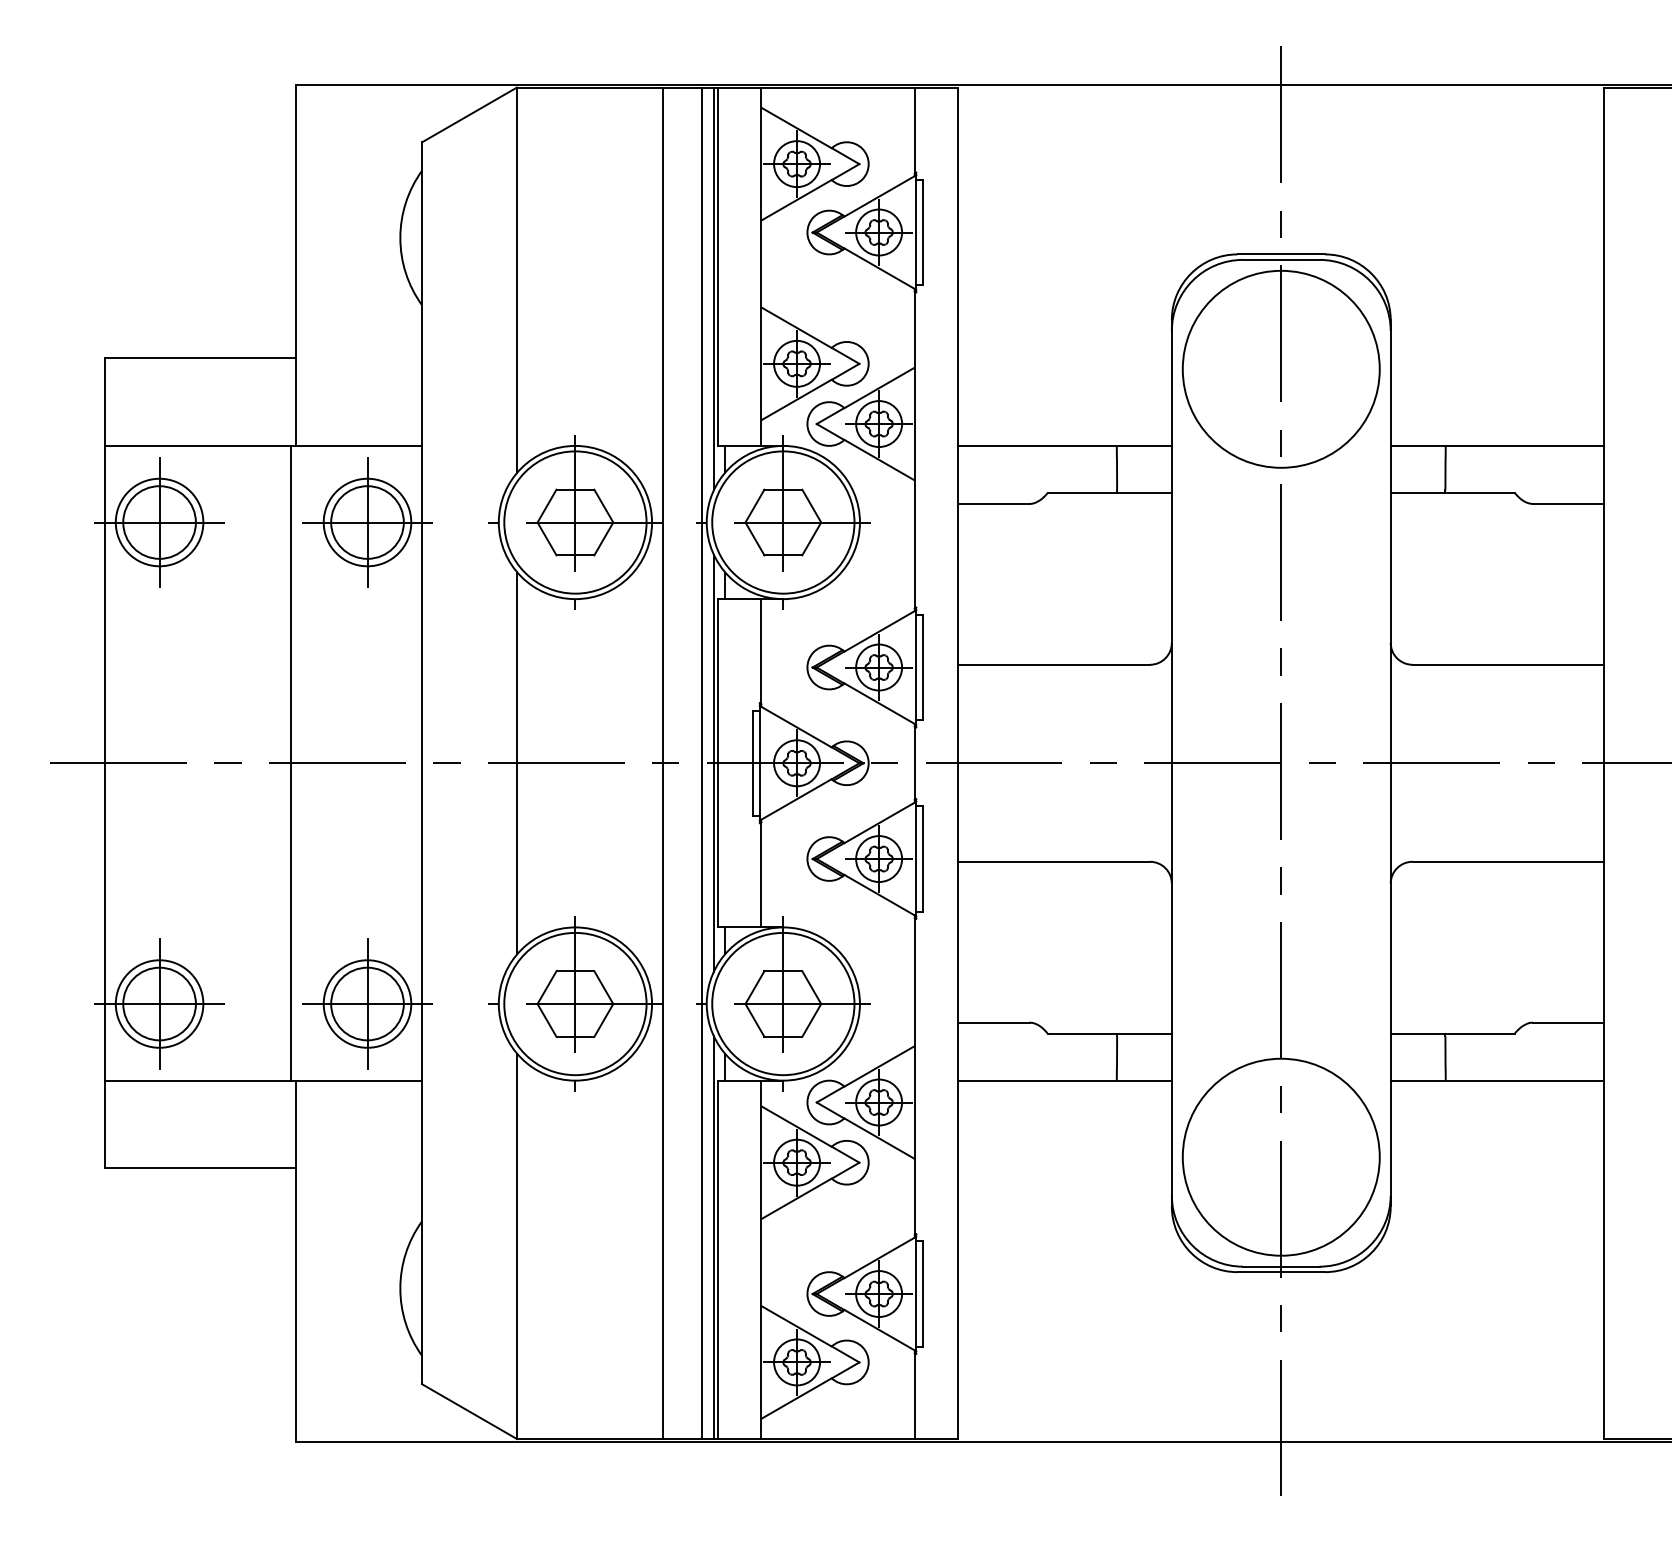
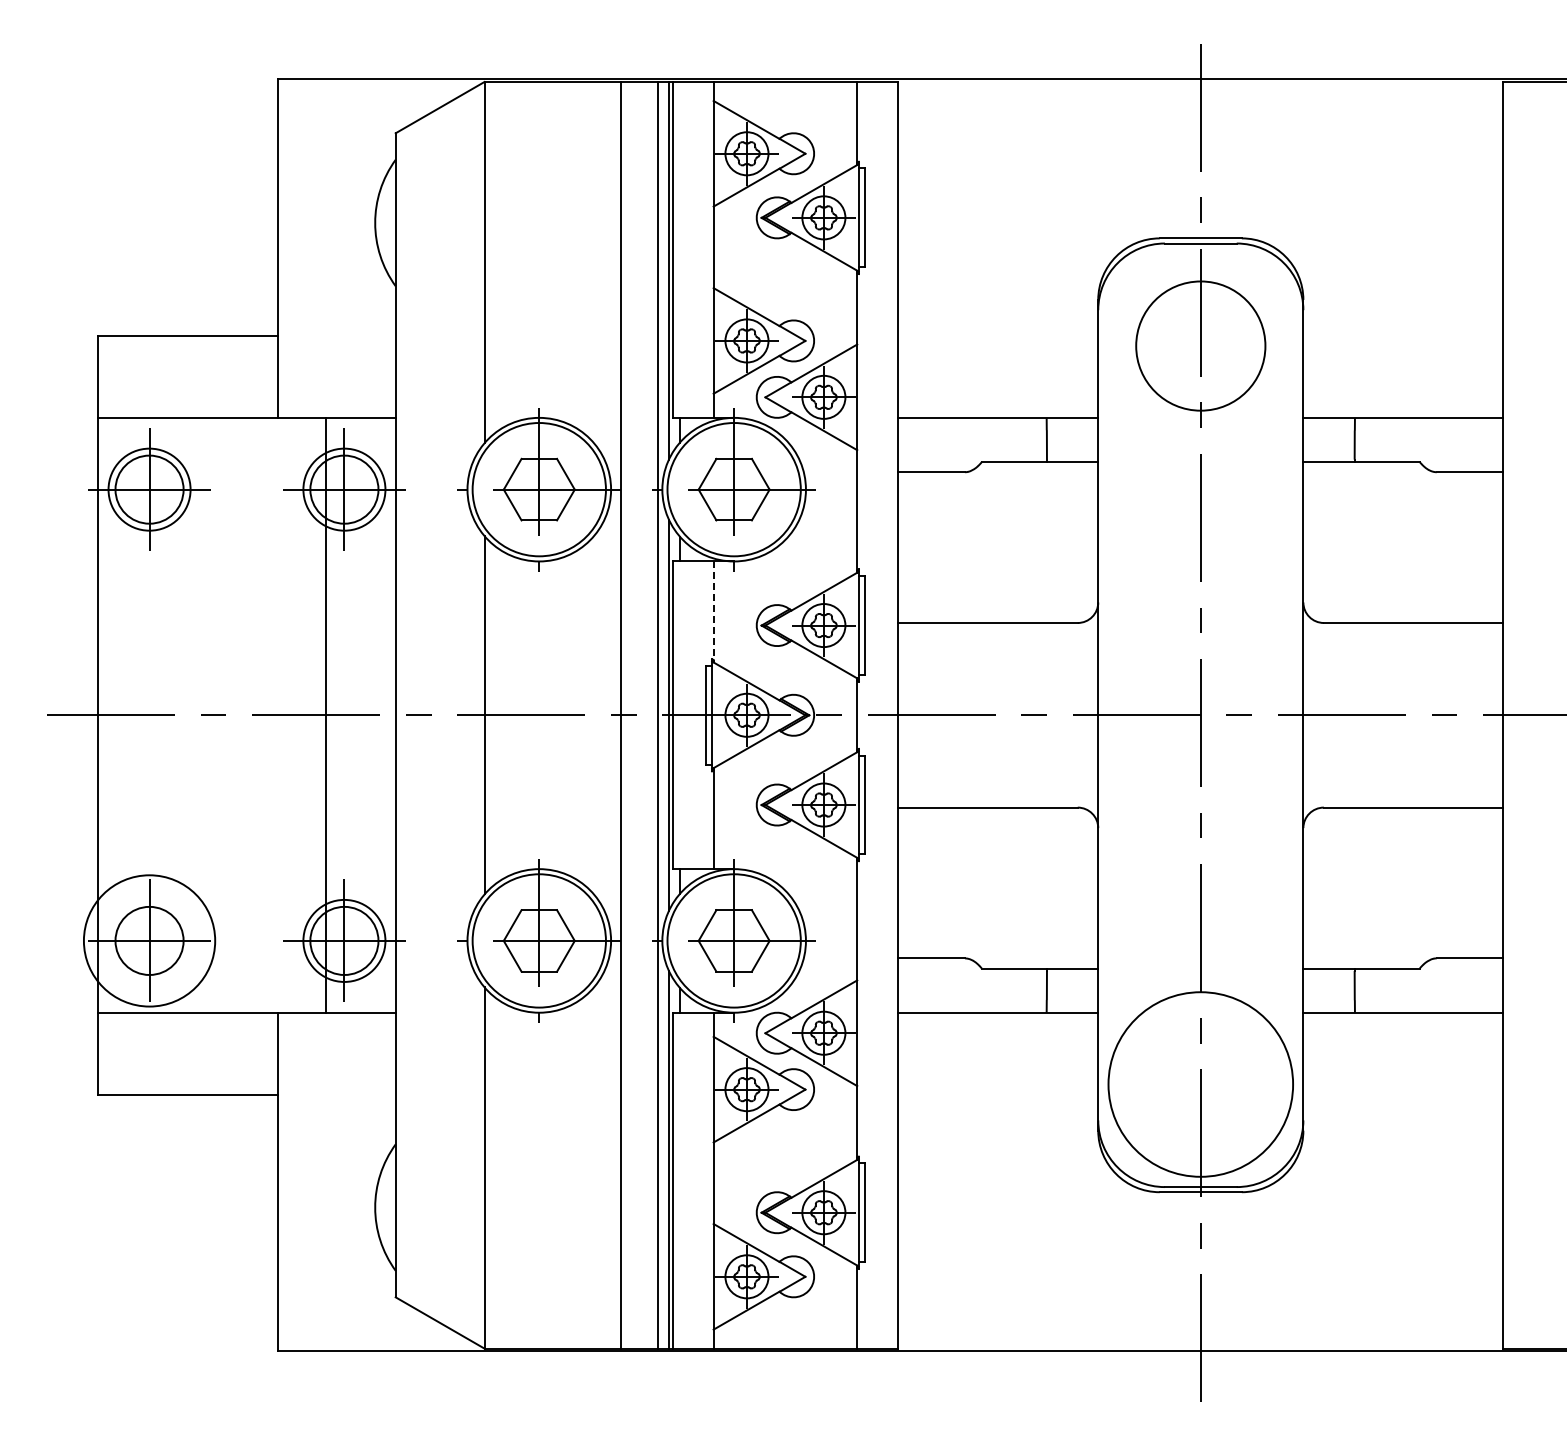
circle: (1280, 368) -> (1200, 345), size x0.7
line: (761, 652) -> (713, 611), solid -> dashed
line: (290, 762) -> (325, 714), moved
circle: (159, 1003) -> (149, 940), size x1.6

